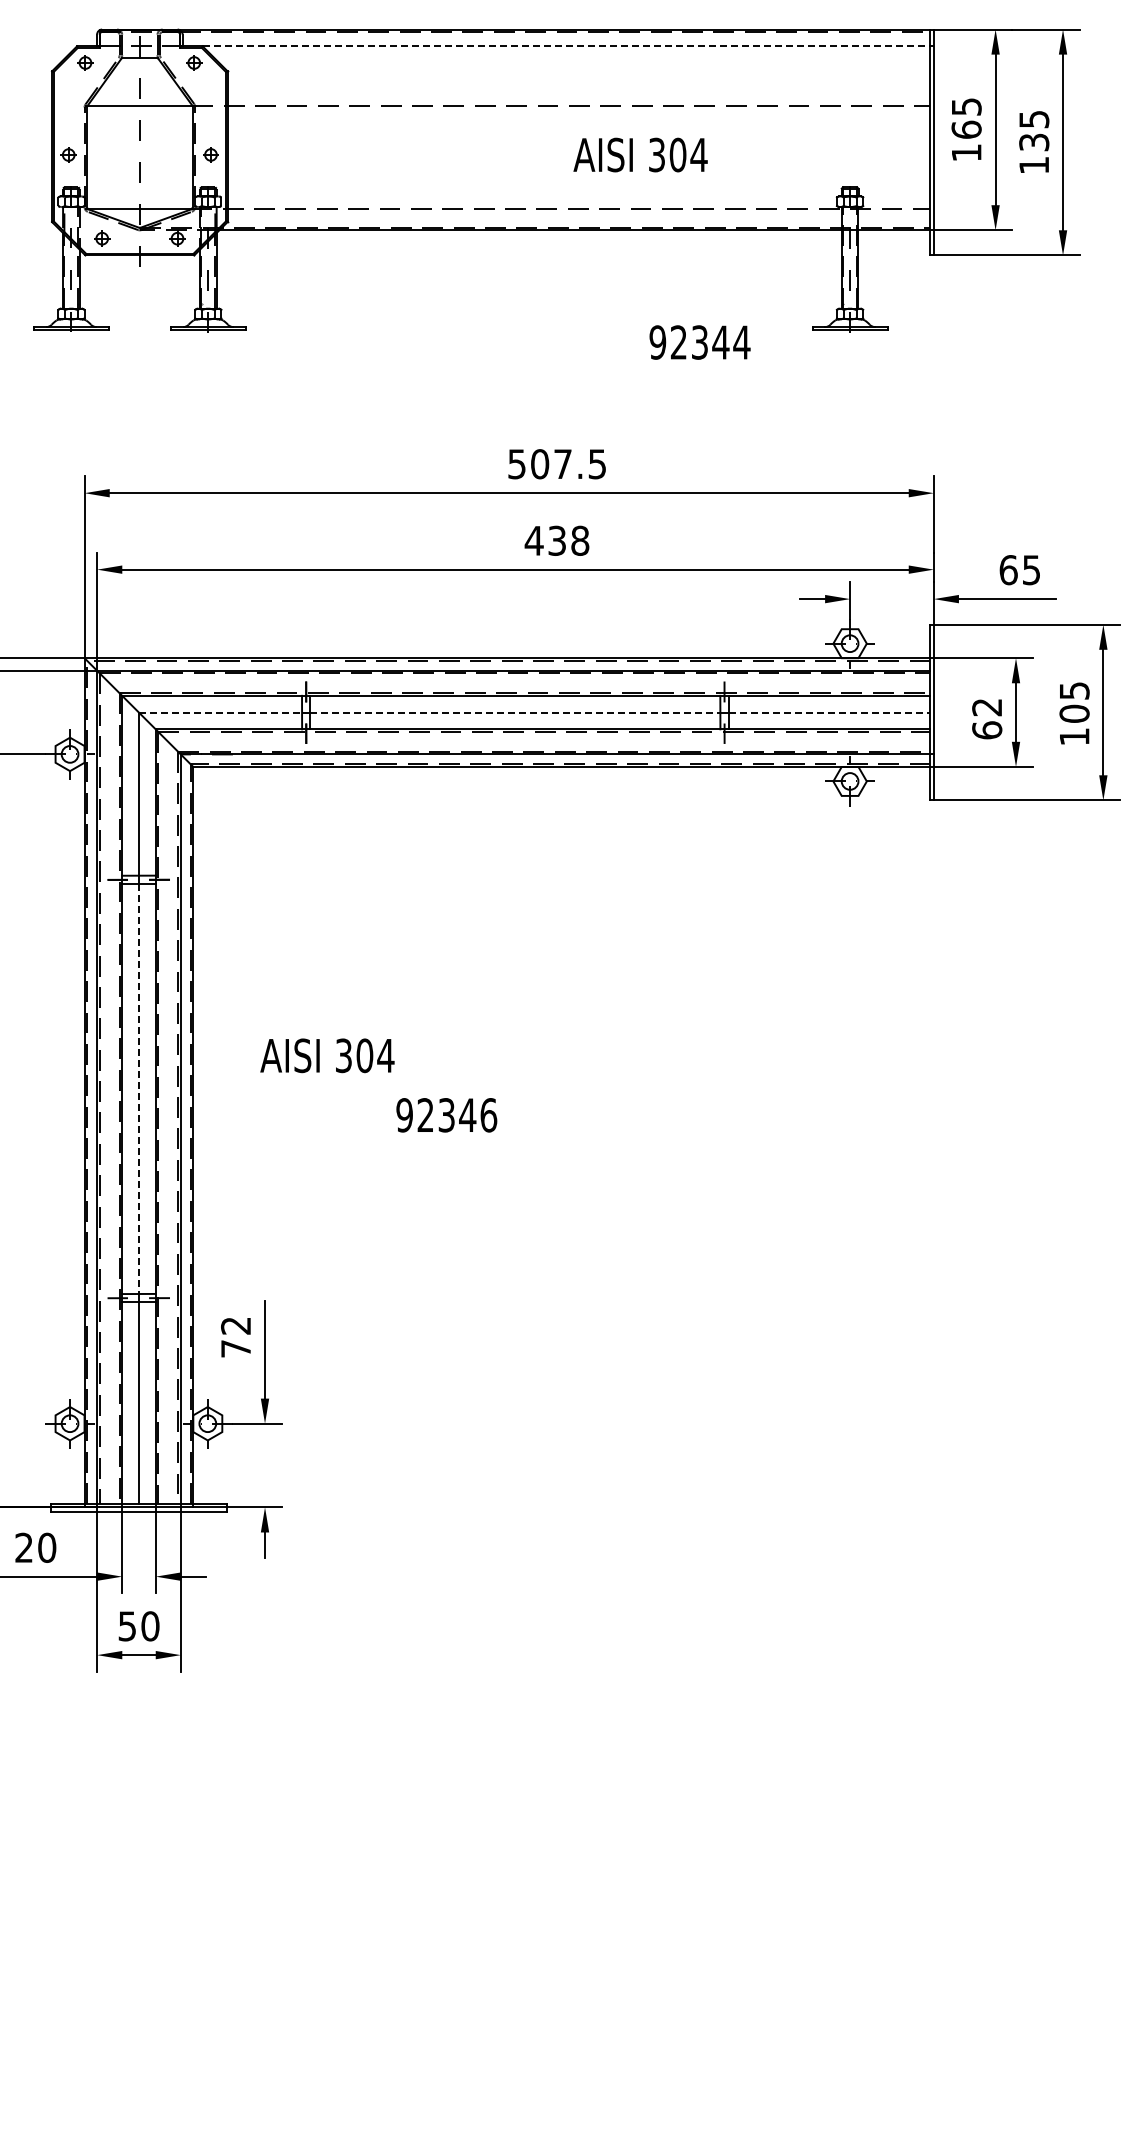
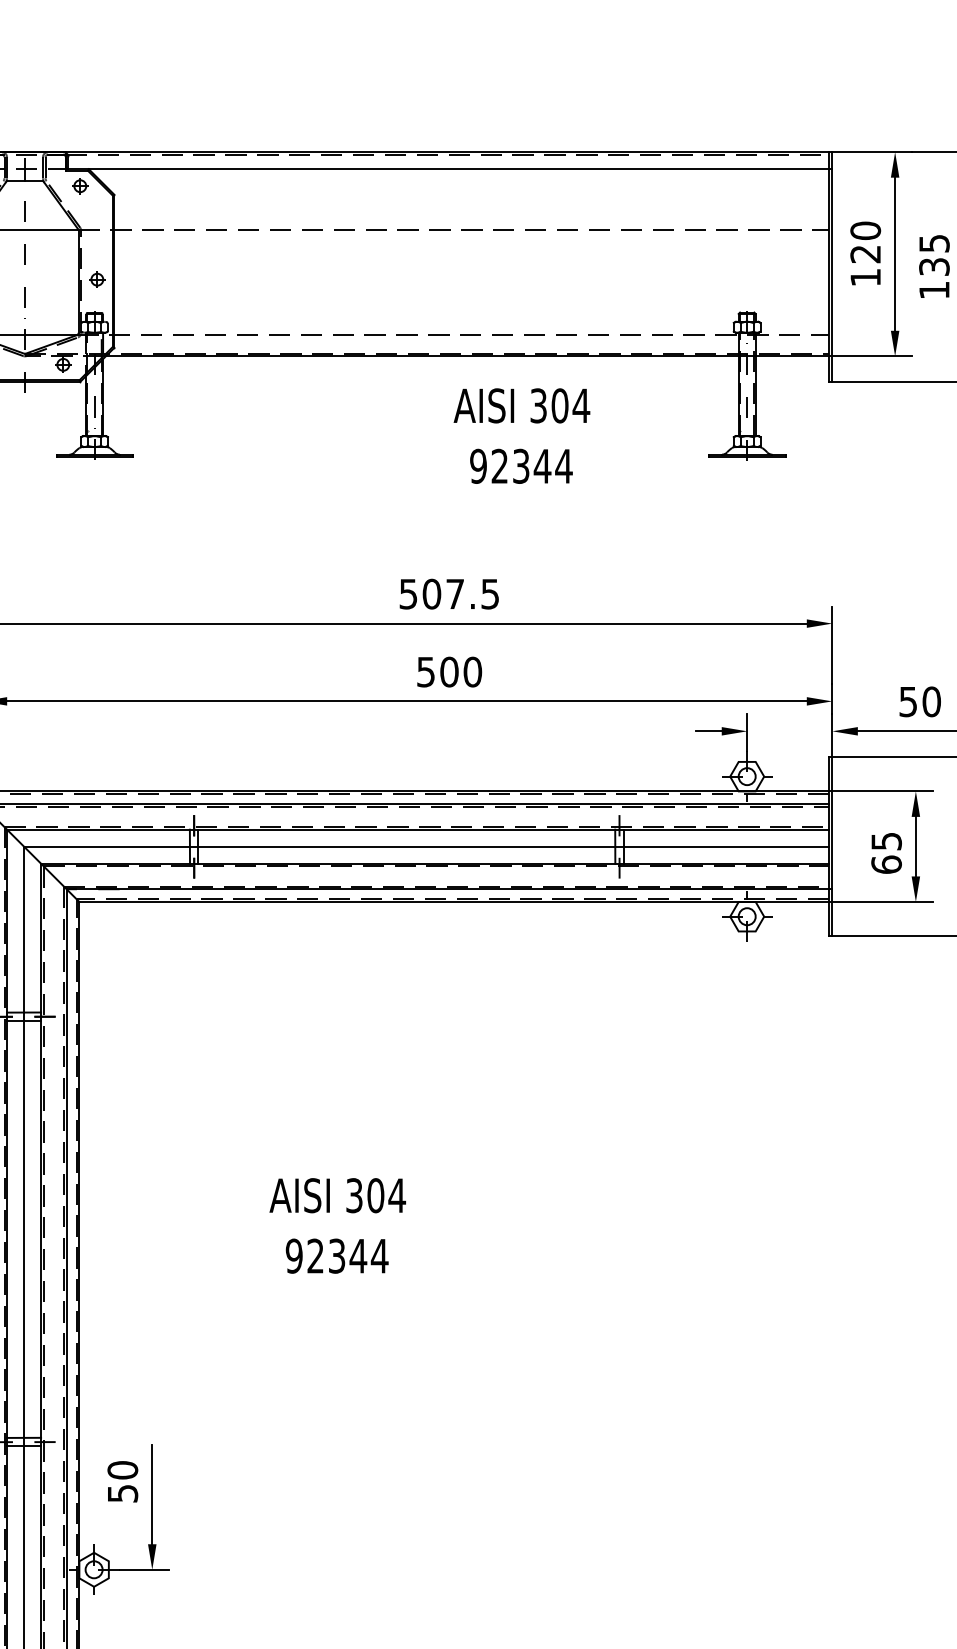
line: (568, 46) -> (460, 169), dashed -> solid
text: (966, 117) -> (865, 241), 165 -> 120
text: (640, 154) -> (521, 405), moved
text: (699, 342) -> (520, 466), moved
text: (556, 540) -> (448, 671), 438 -> 500
text: (1019, 570) -> (919, 702), 65 -> 50
text: (987, 707) -> (886, 841), 62 -> 65
line: (220, 712) -> (107, 846), dashed -> solid
line: (515, 712) -> (406, 846), dashed -> solid
line: (829, 712) -> (726, 846), dashed -> solid
text: (327, 1055) -> (337, 1195), moved
line: (138, 1089) -> (23, 1229), dashed -> solid
text: (488, 1115) -> (379, 1256), 92346 -> 92344
text: (236, 1336) -> (123, 1481), 72 -> 50

